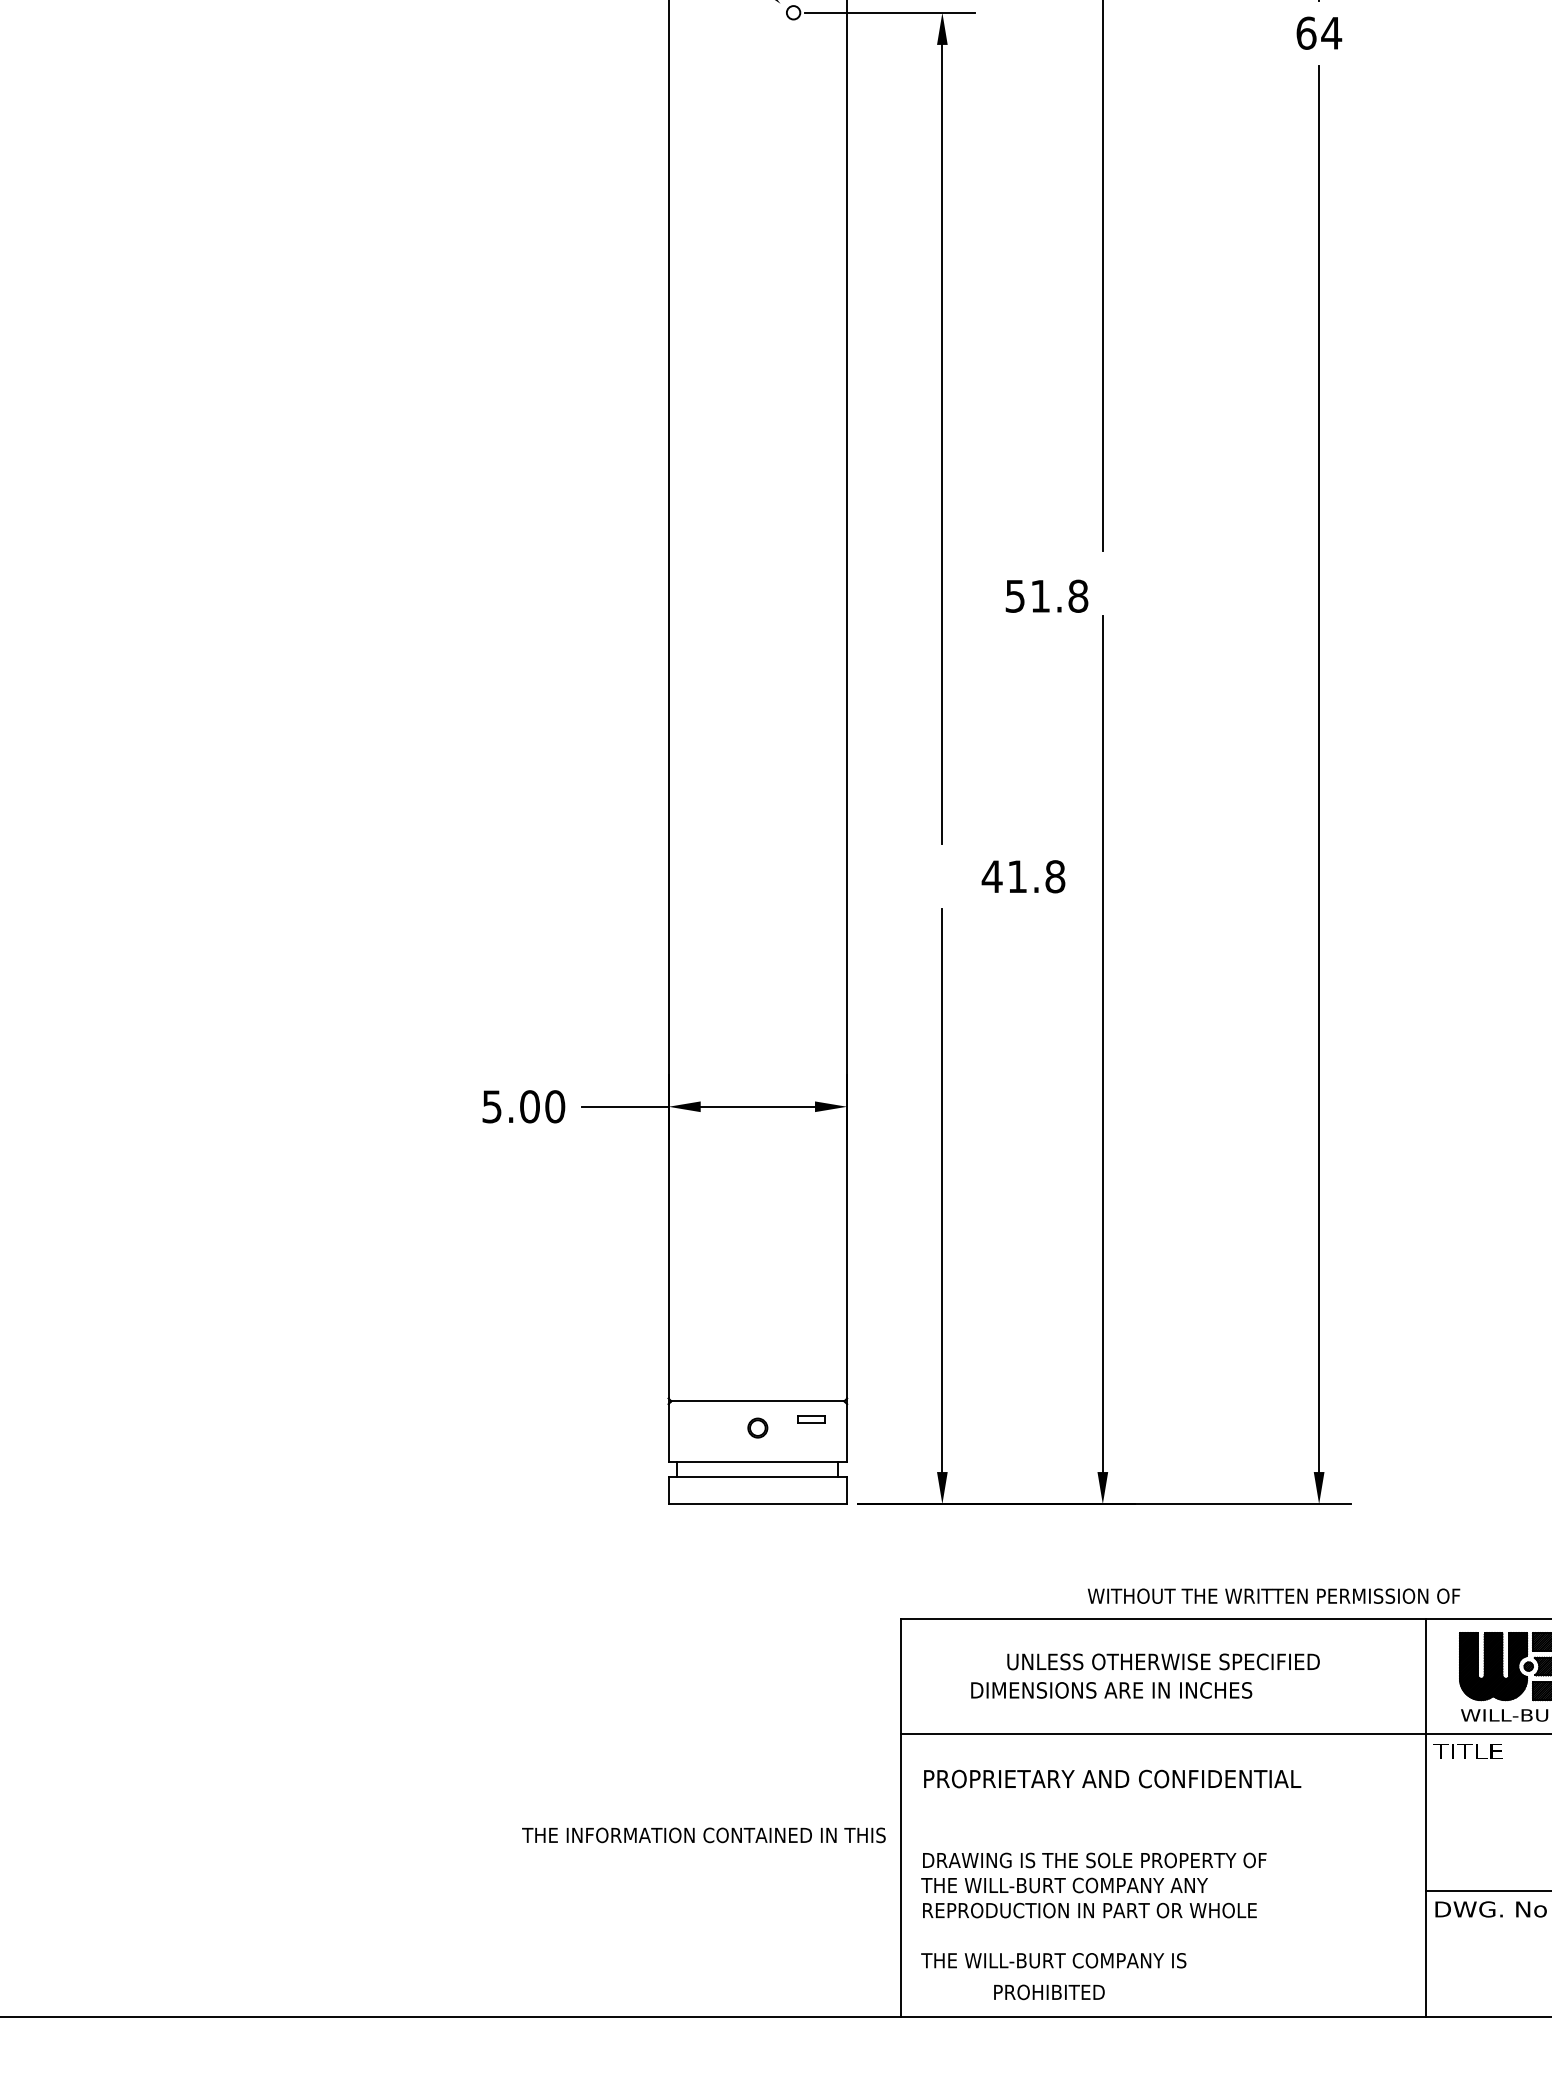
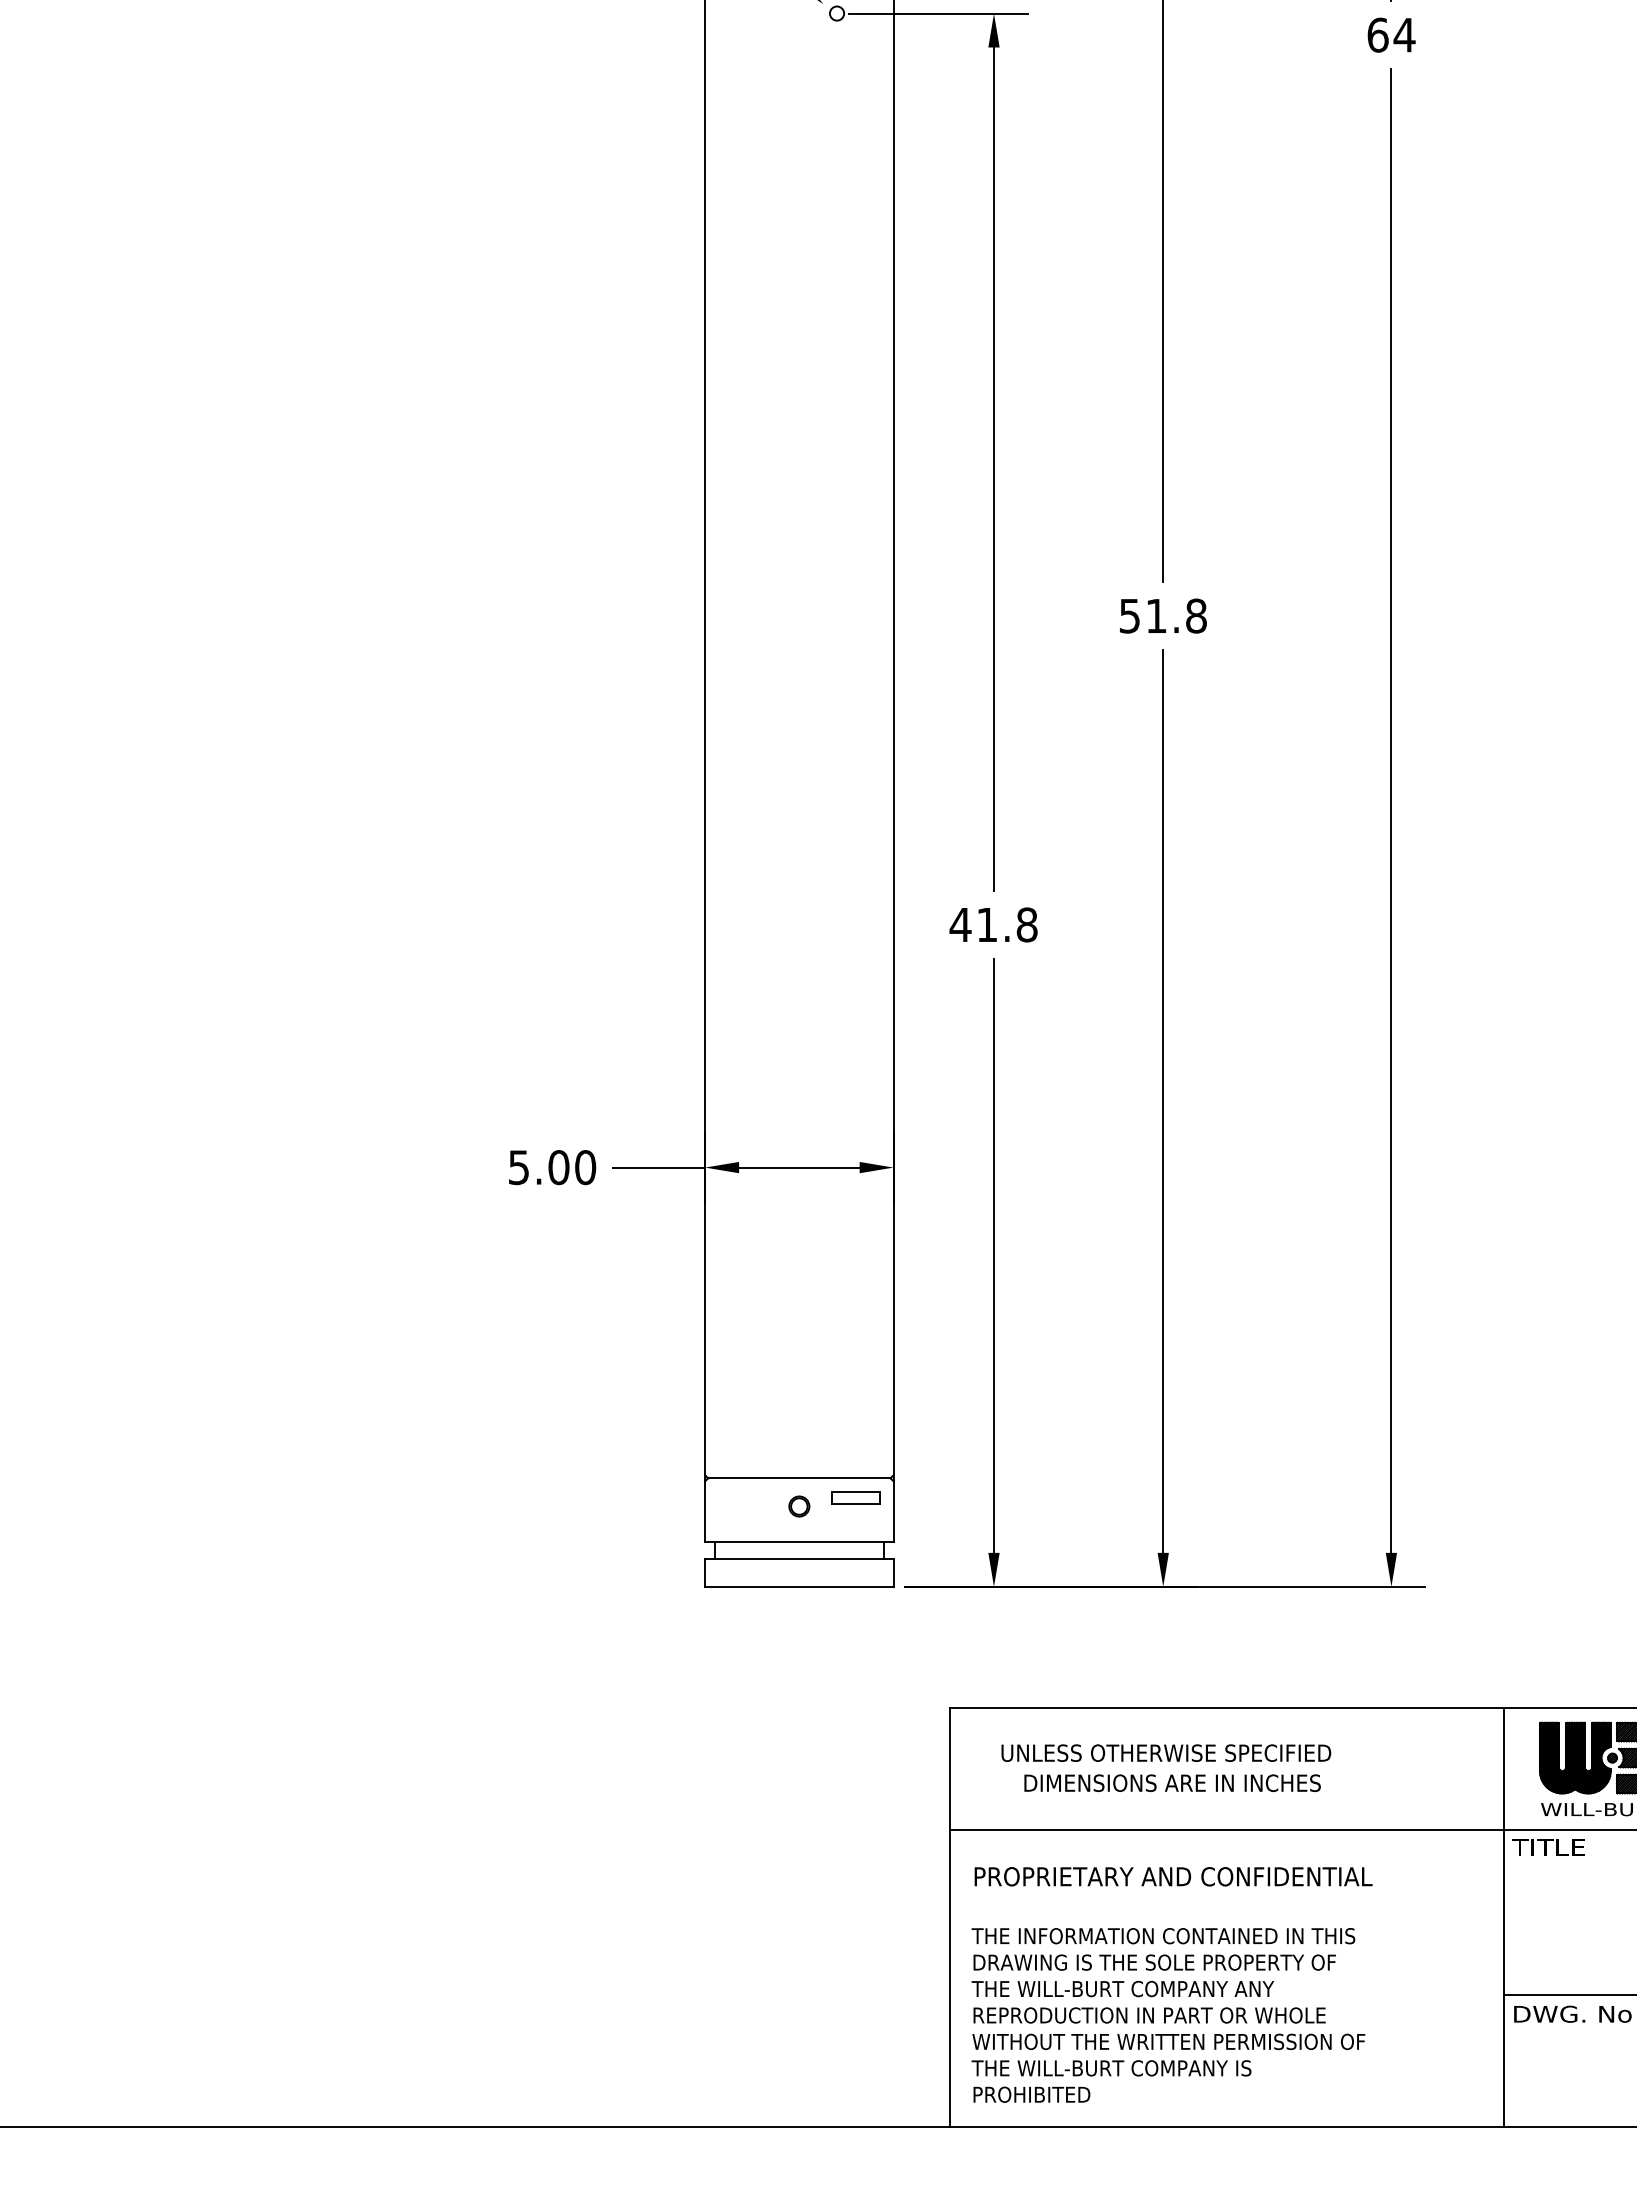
text: (1047, 595) -> (1163, 615), moved
text: (1023, 876) -> (993, 924), moved
part: (811, 1419) -> (855, 1497), size x1.67
text: (1273, 1595) -> (1168, 2041), moved
text: (1163, 1661) -> (1166, 1752), moved
text: (703, 1835) -> (1163, 1936), moved
text: (1049, 1992) -> (1031, 2094), moved

